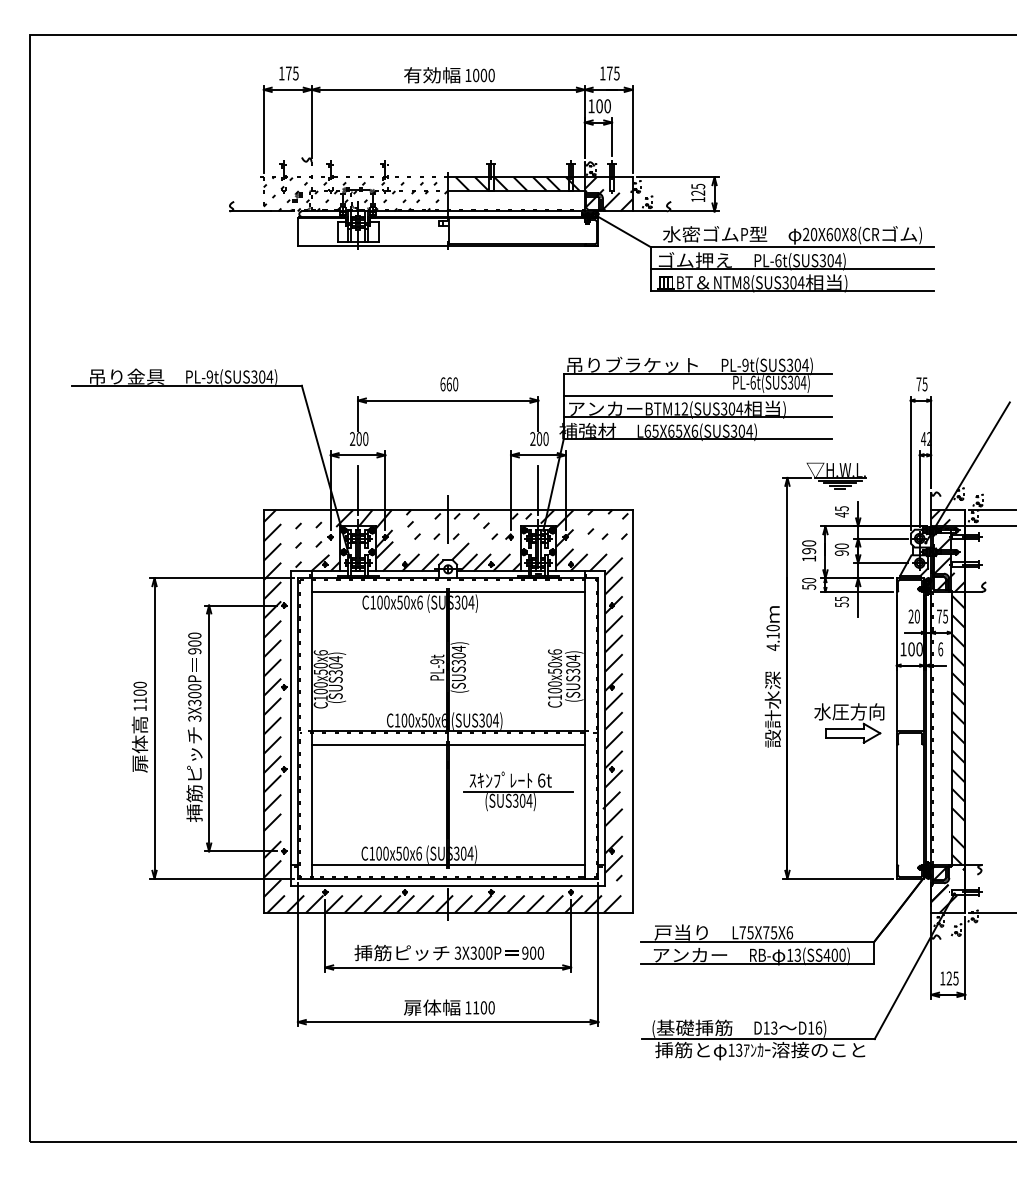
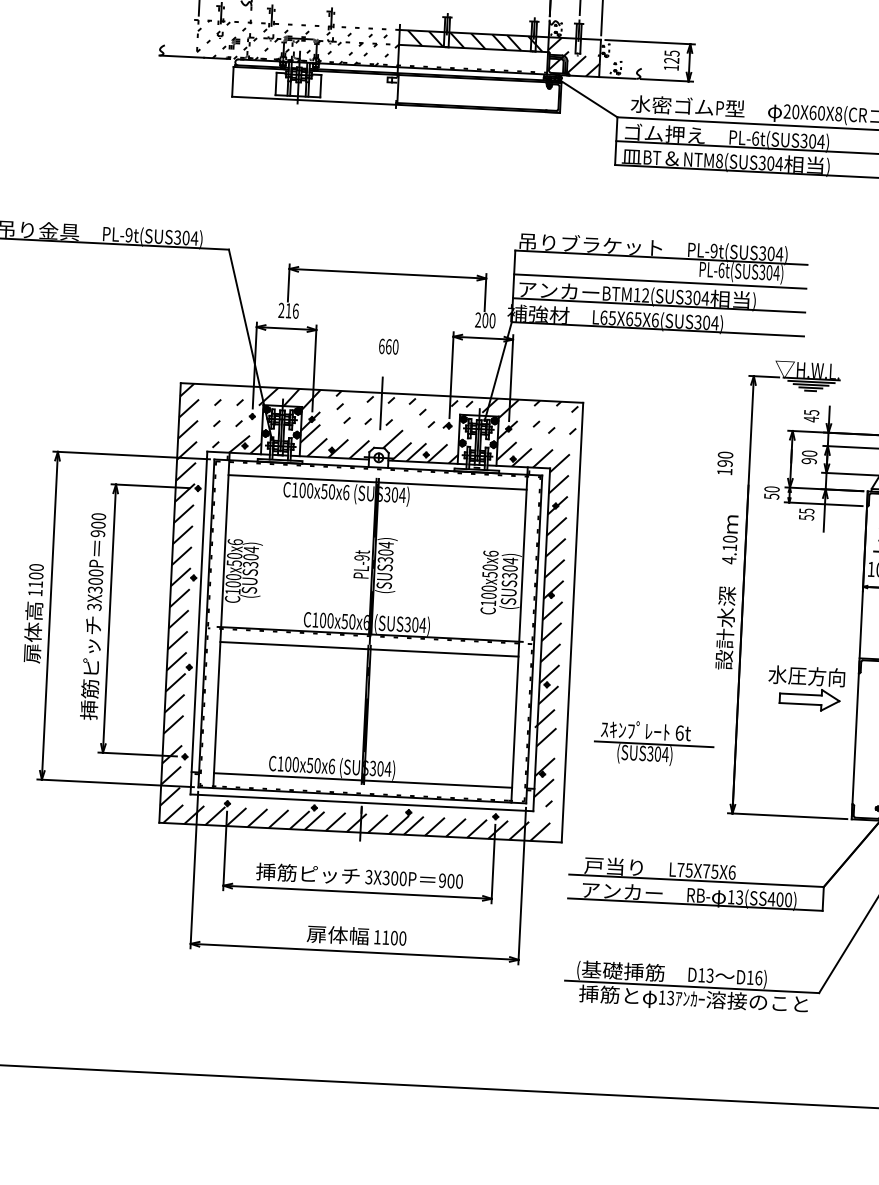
text: (449, 384) -> (388, 346), moved
text: (362, 439) -> (292, 311), 200 -> 216
line: (358, 490) -> (285, 366), removed
line: (538, 490) -> (481, 376), removed
text: (809, 550) -> (725, 462), moved
part: (849, 723) -> (806, 688), moved
part: (518, 791) -> (653, 743), moved

